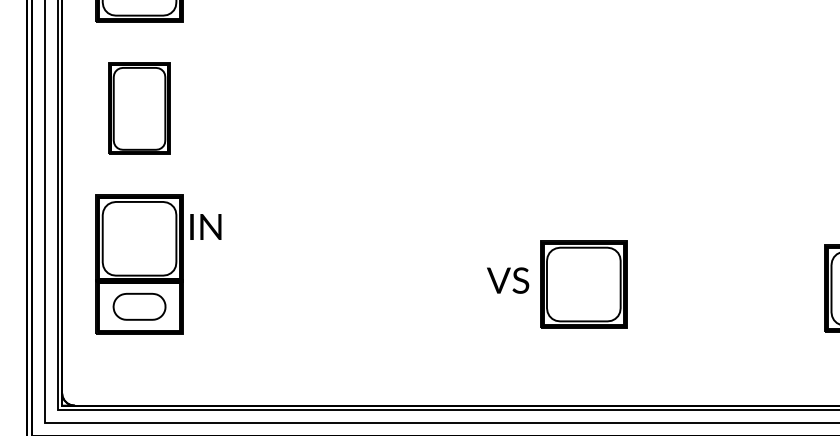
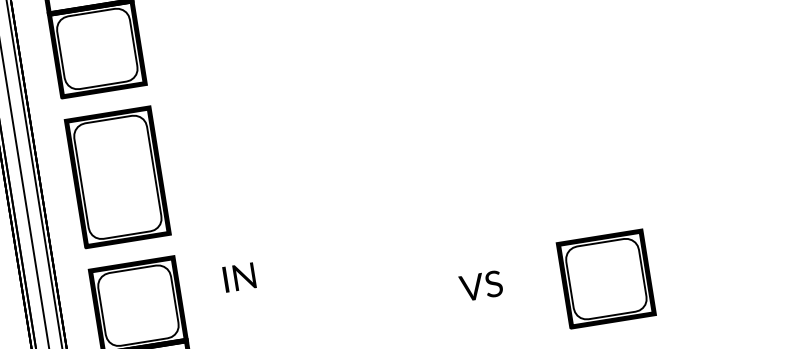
part: (139, 108) -> (117, 177), size x1.43
text: (205, 226) -> (239, 277), moved
text: (508, 280) -> (481, 285), moved
part: (583, 284) -> (606, 279), moved

